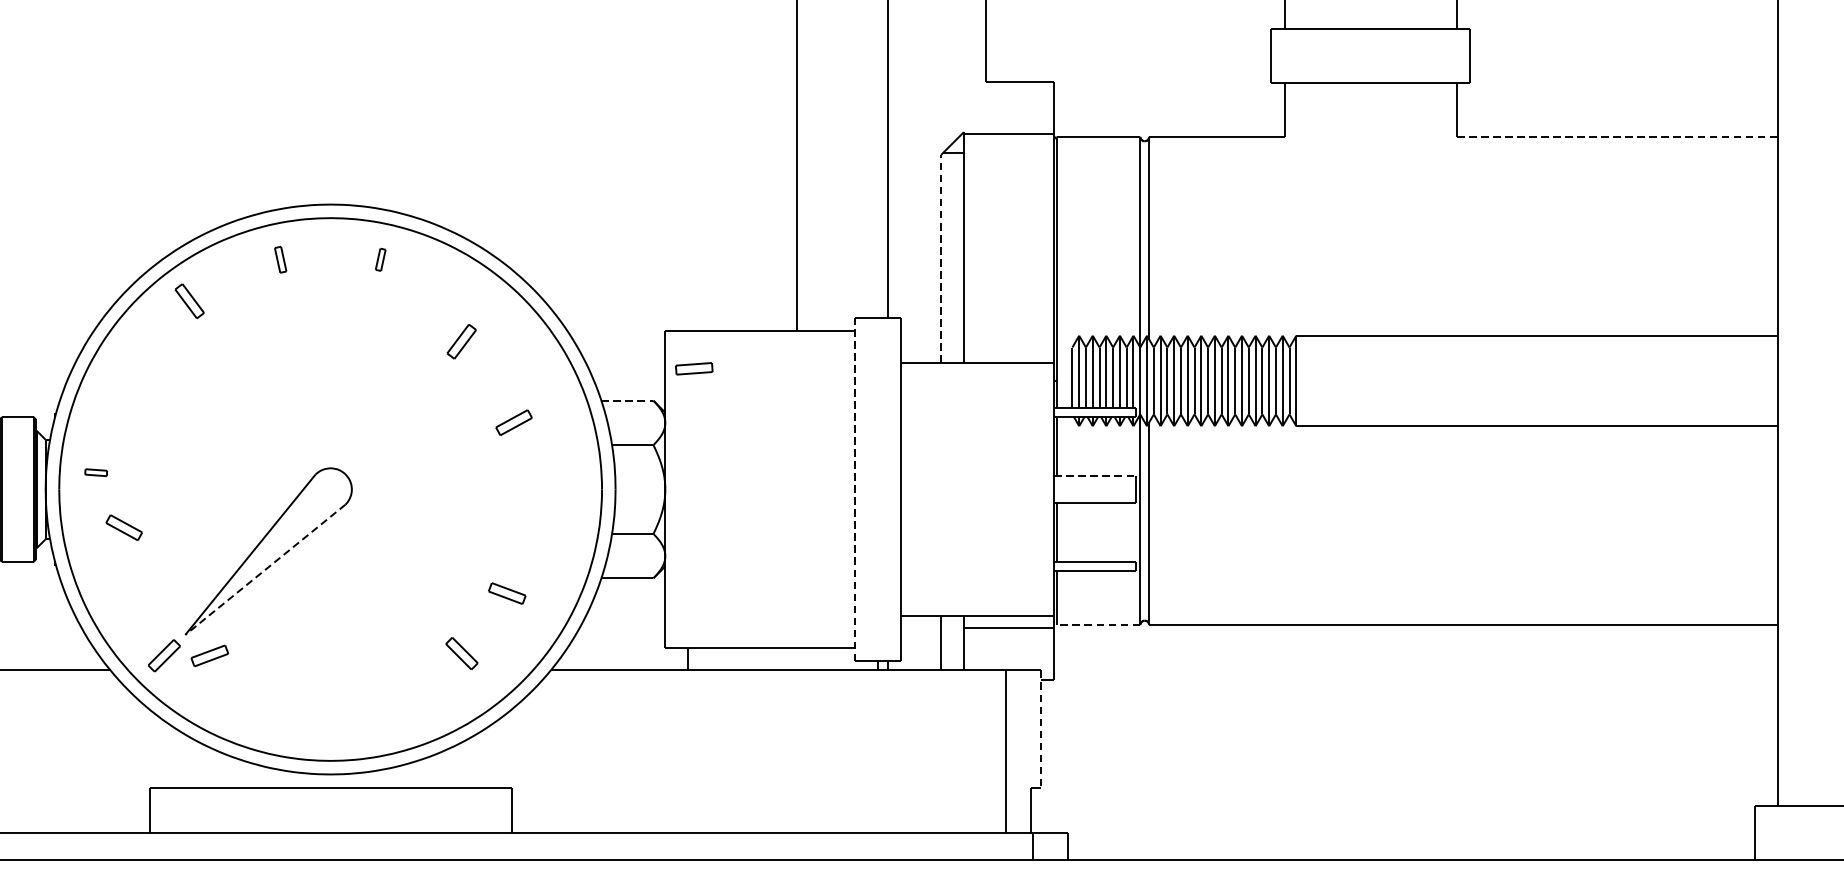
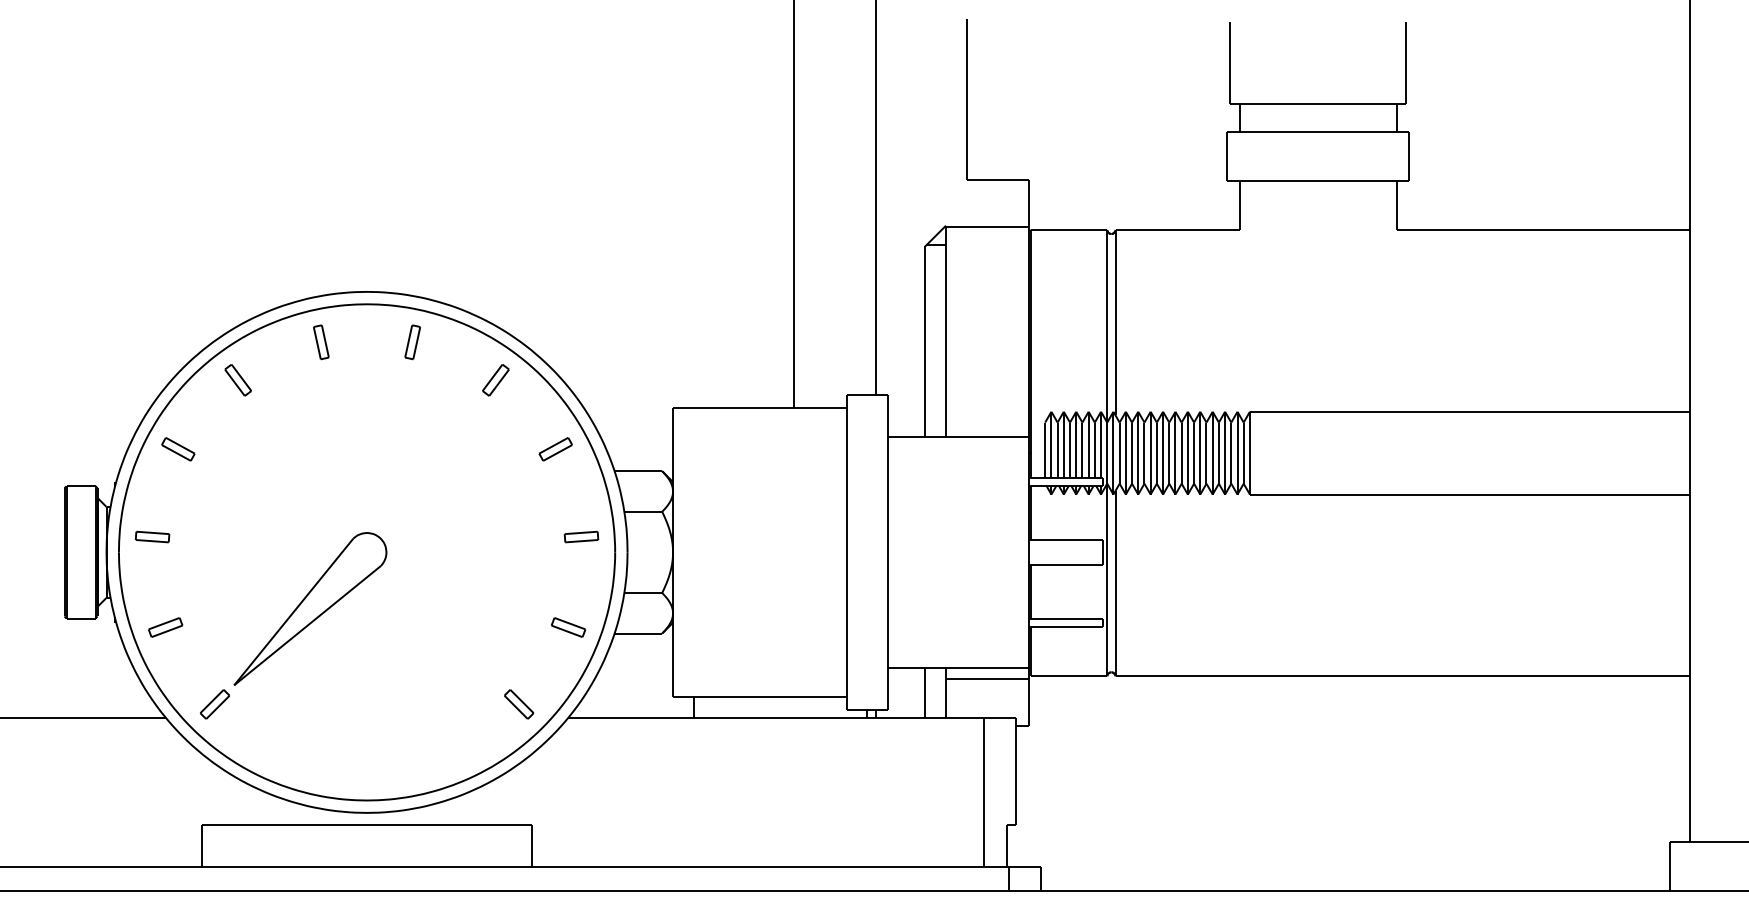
line: (1617, 136) -> (1543, 229), dashed -> solid
line: (941, 258) -> (925, 341), dashed -> solid
part: (280, 259) -> (321, 342), size x1.43
part: (380, 259) -> (412, 342), size x1.67
part: (461, 341) -> (495, 380), moved
part: (694, 368) -> (581, 536), moved
line: (627, 401) -> (638, 471), dashed -> solid
part: (513, 422) -> (555, 449), moved
part: (95, 472) -> (152, 536), size x1.67
line: (1095, 475) -> (1066, 539), dashed -> solid
line: (855, 488) -> (846, 551), dashed -> solid
part: (124, 527) -> (178, 449), moved
line: (265, 570) -> (307, 626), dashed -> solid
part: (507, 593) -> (568, 627), moved
line: (1097, 625) -> (1068, 676), dashed -> solid
part: (462, 653) -> (519, 704), moved
part: (209, 655) -> (165, 627), moved
line: (1041, 729) -> (1016, 771), dashed -> solid

